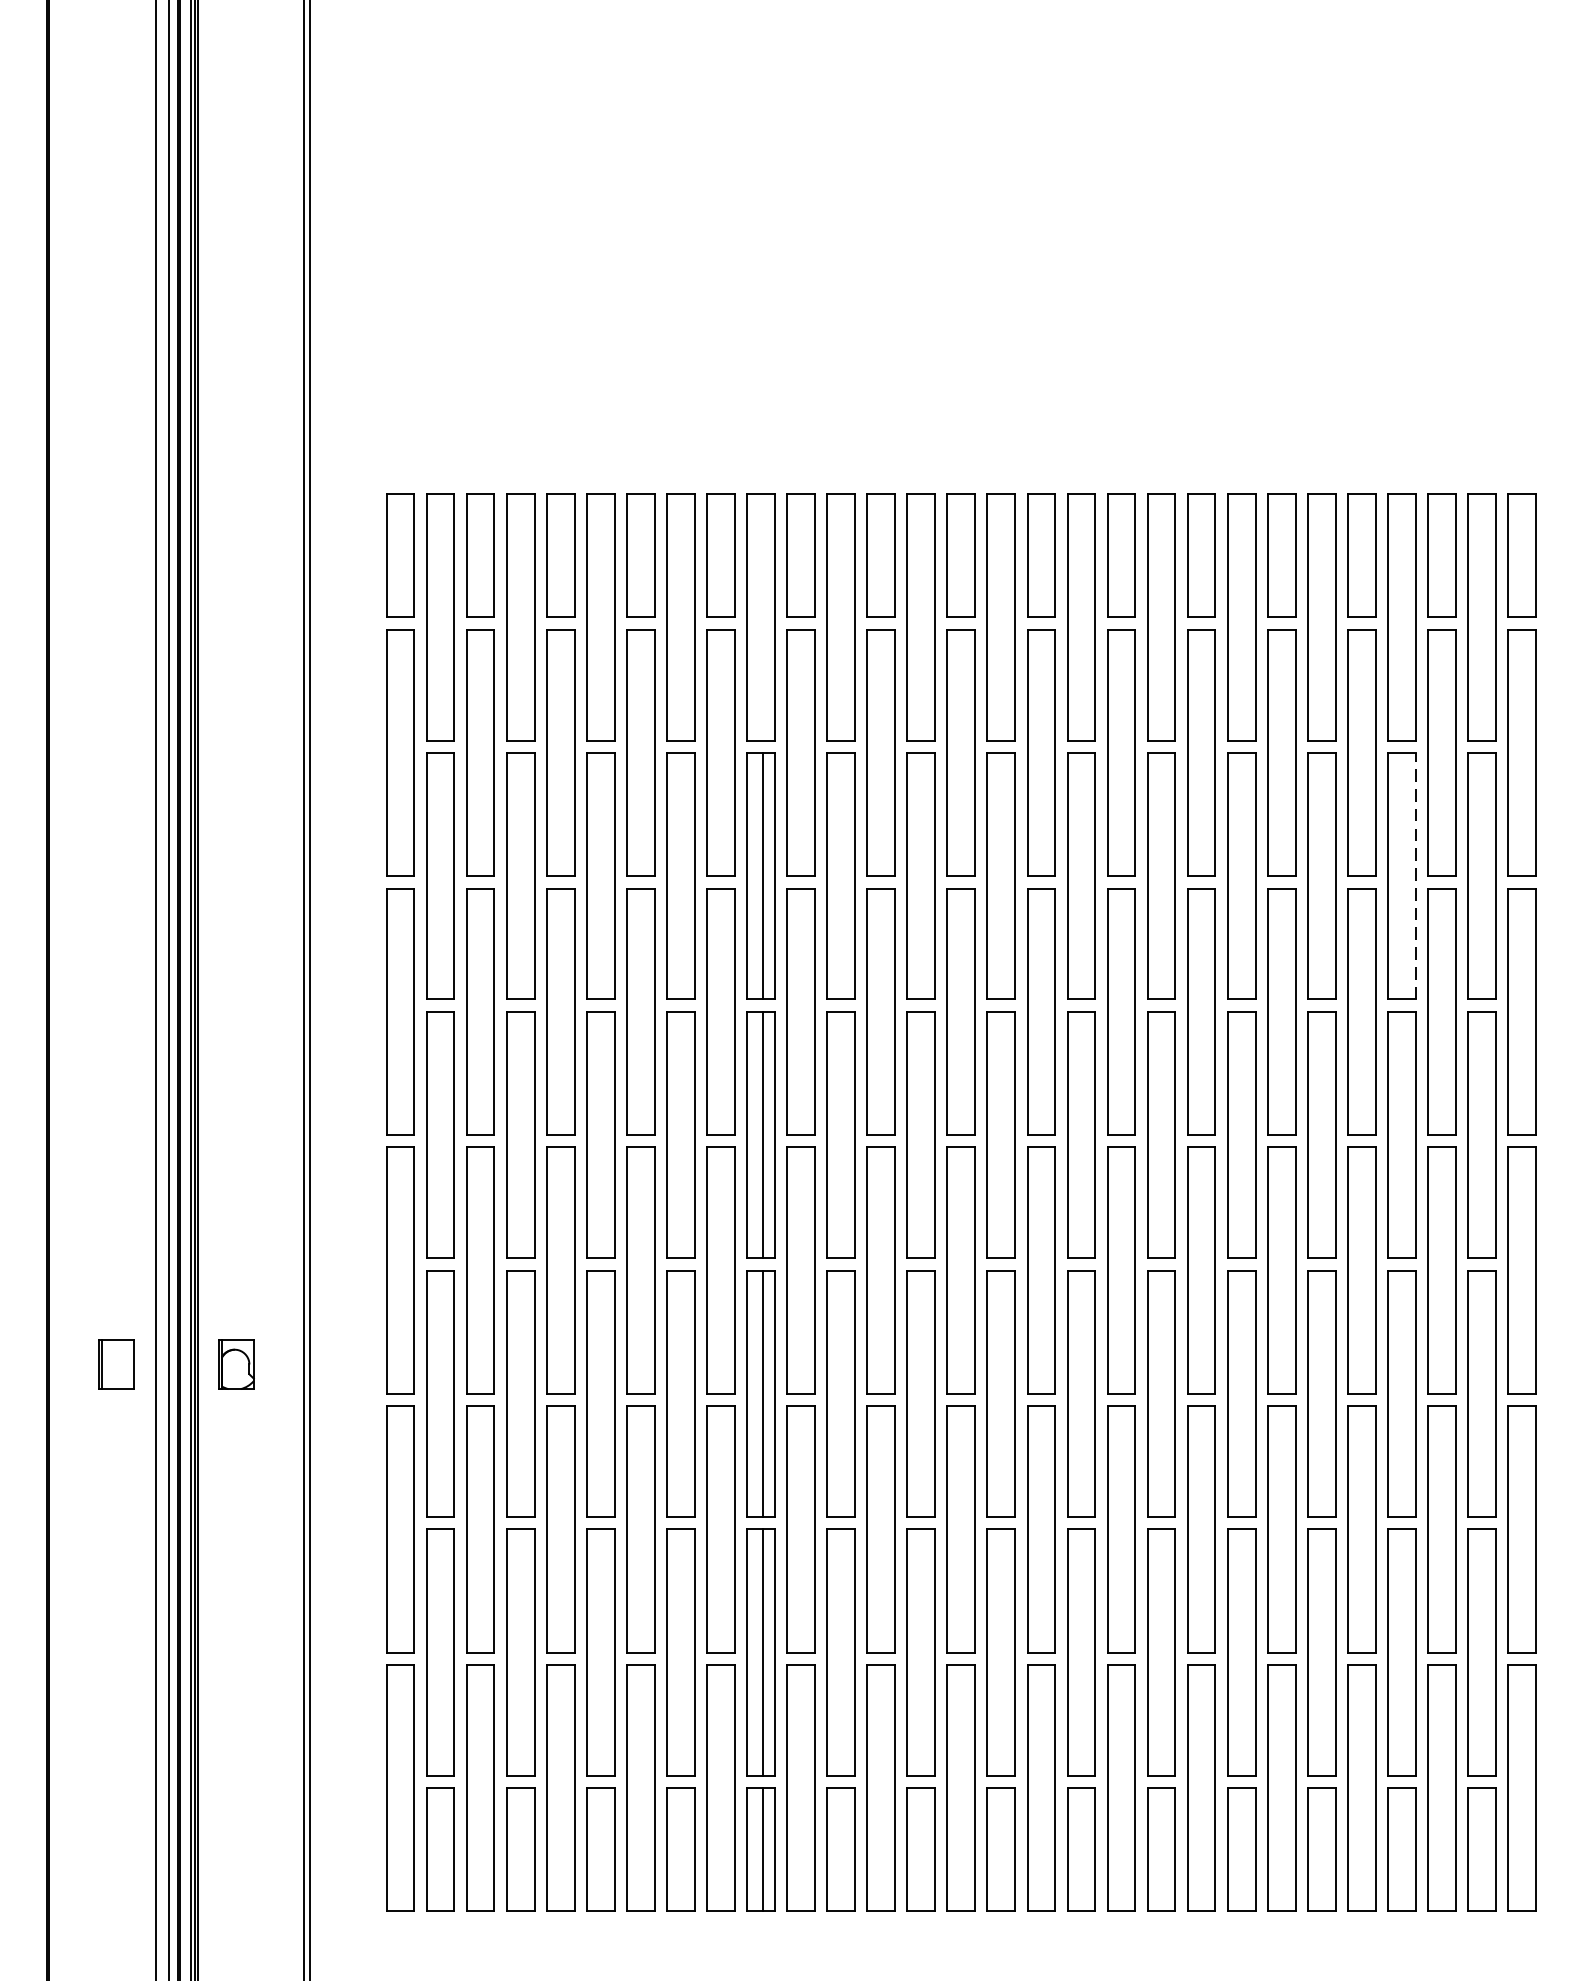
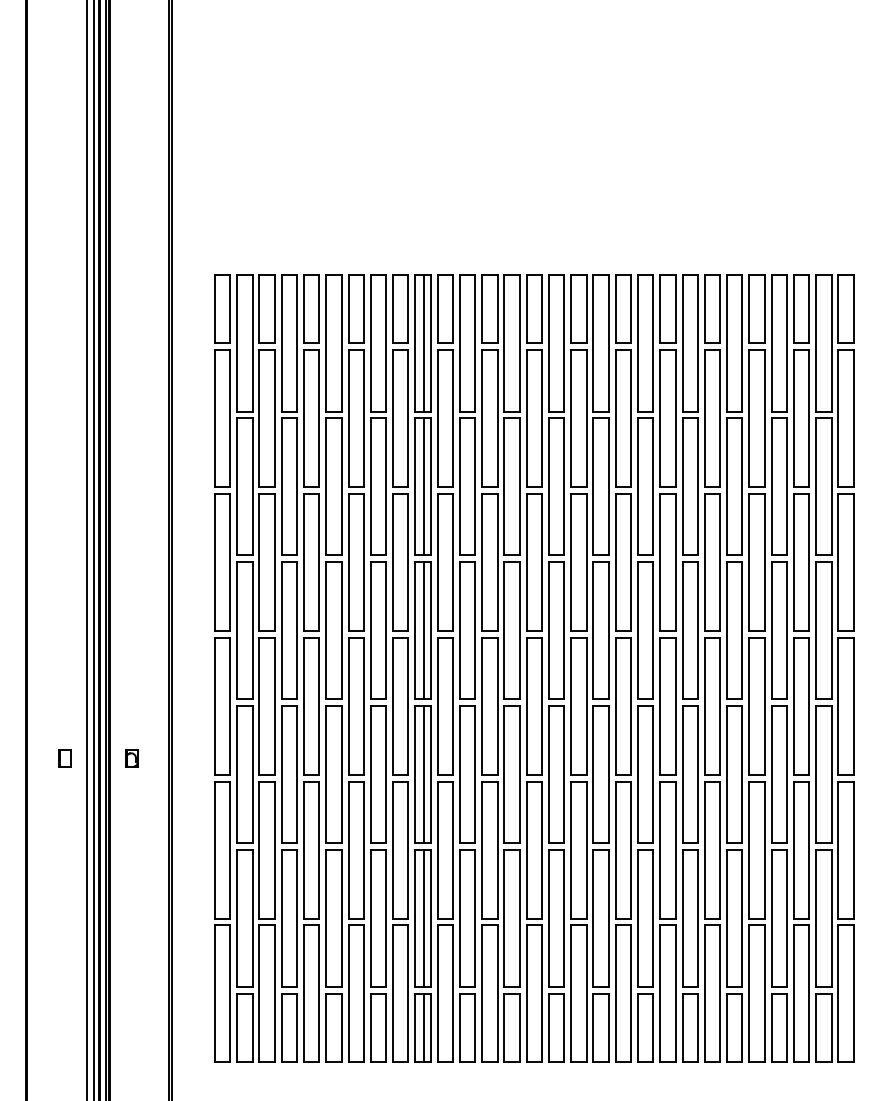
line: (763, 616) -> (424, 342), added
line: (1416, 875) -> (787, 486), dashed -> solid
part: (116, 1364) -> (64, 758), size x0.62
part: (236, 1364) -> (131, 758), size x0.62

